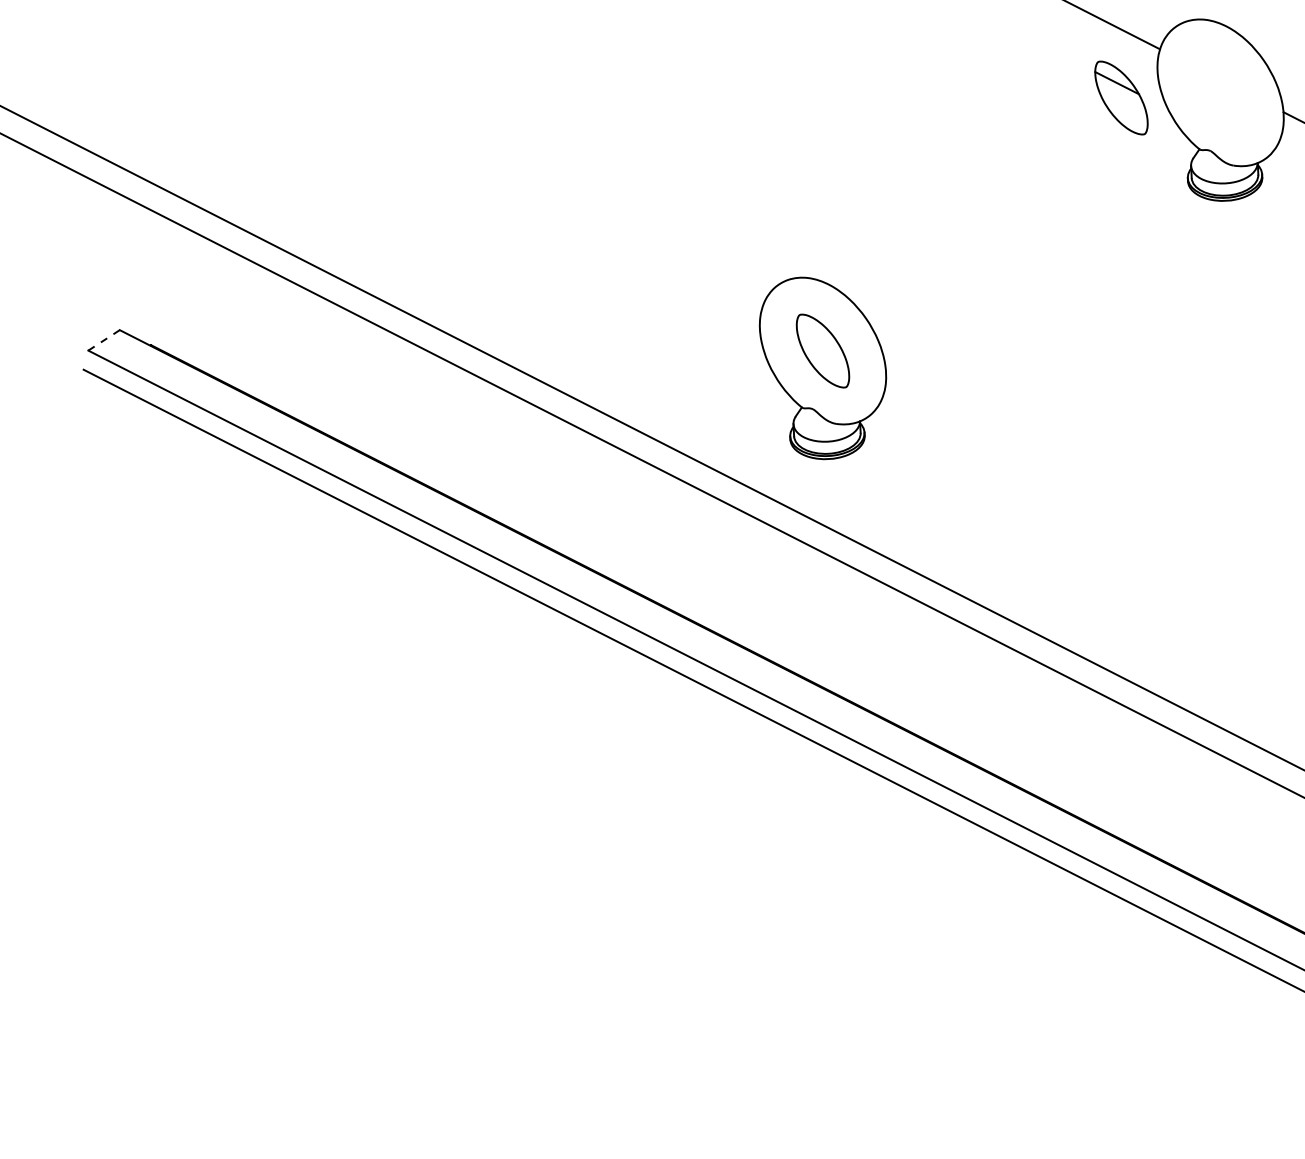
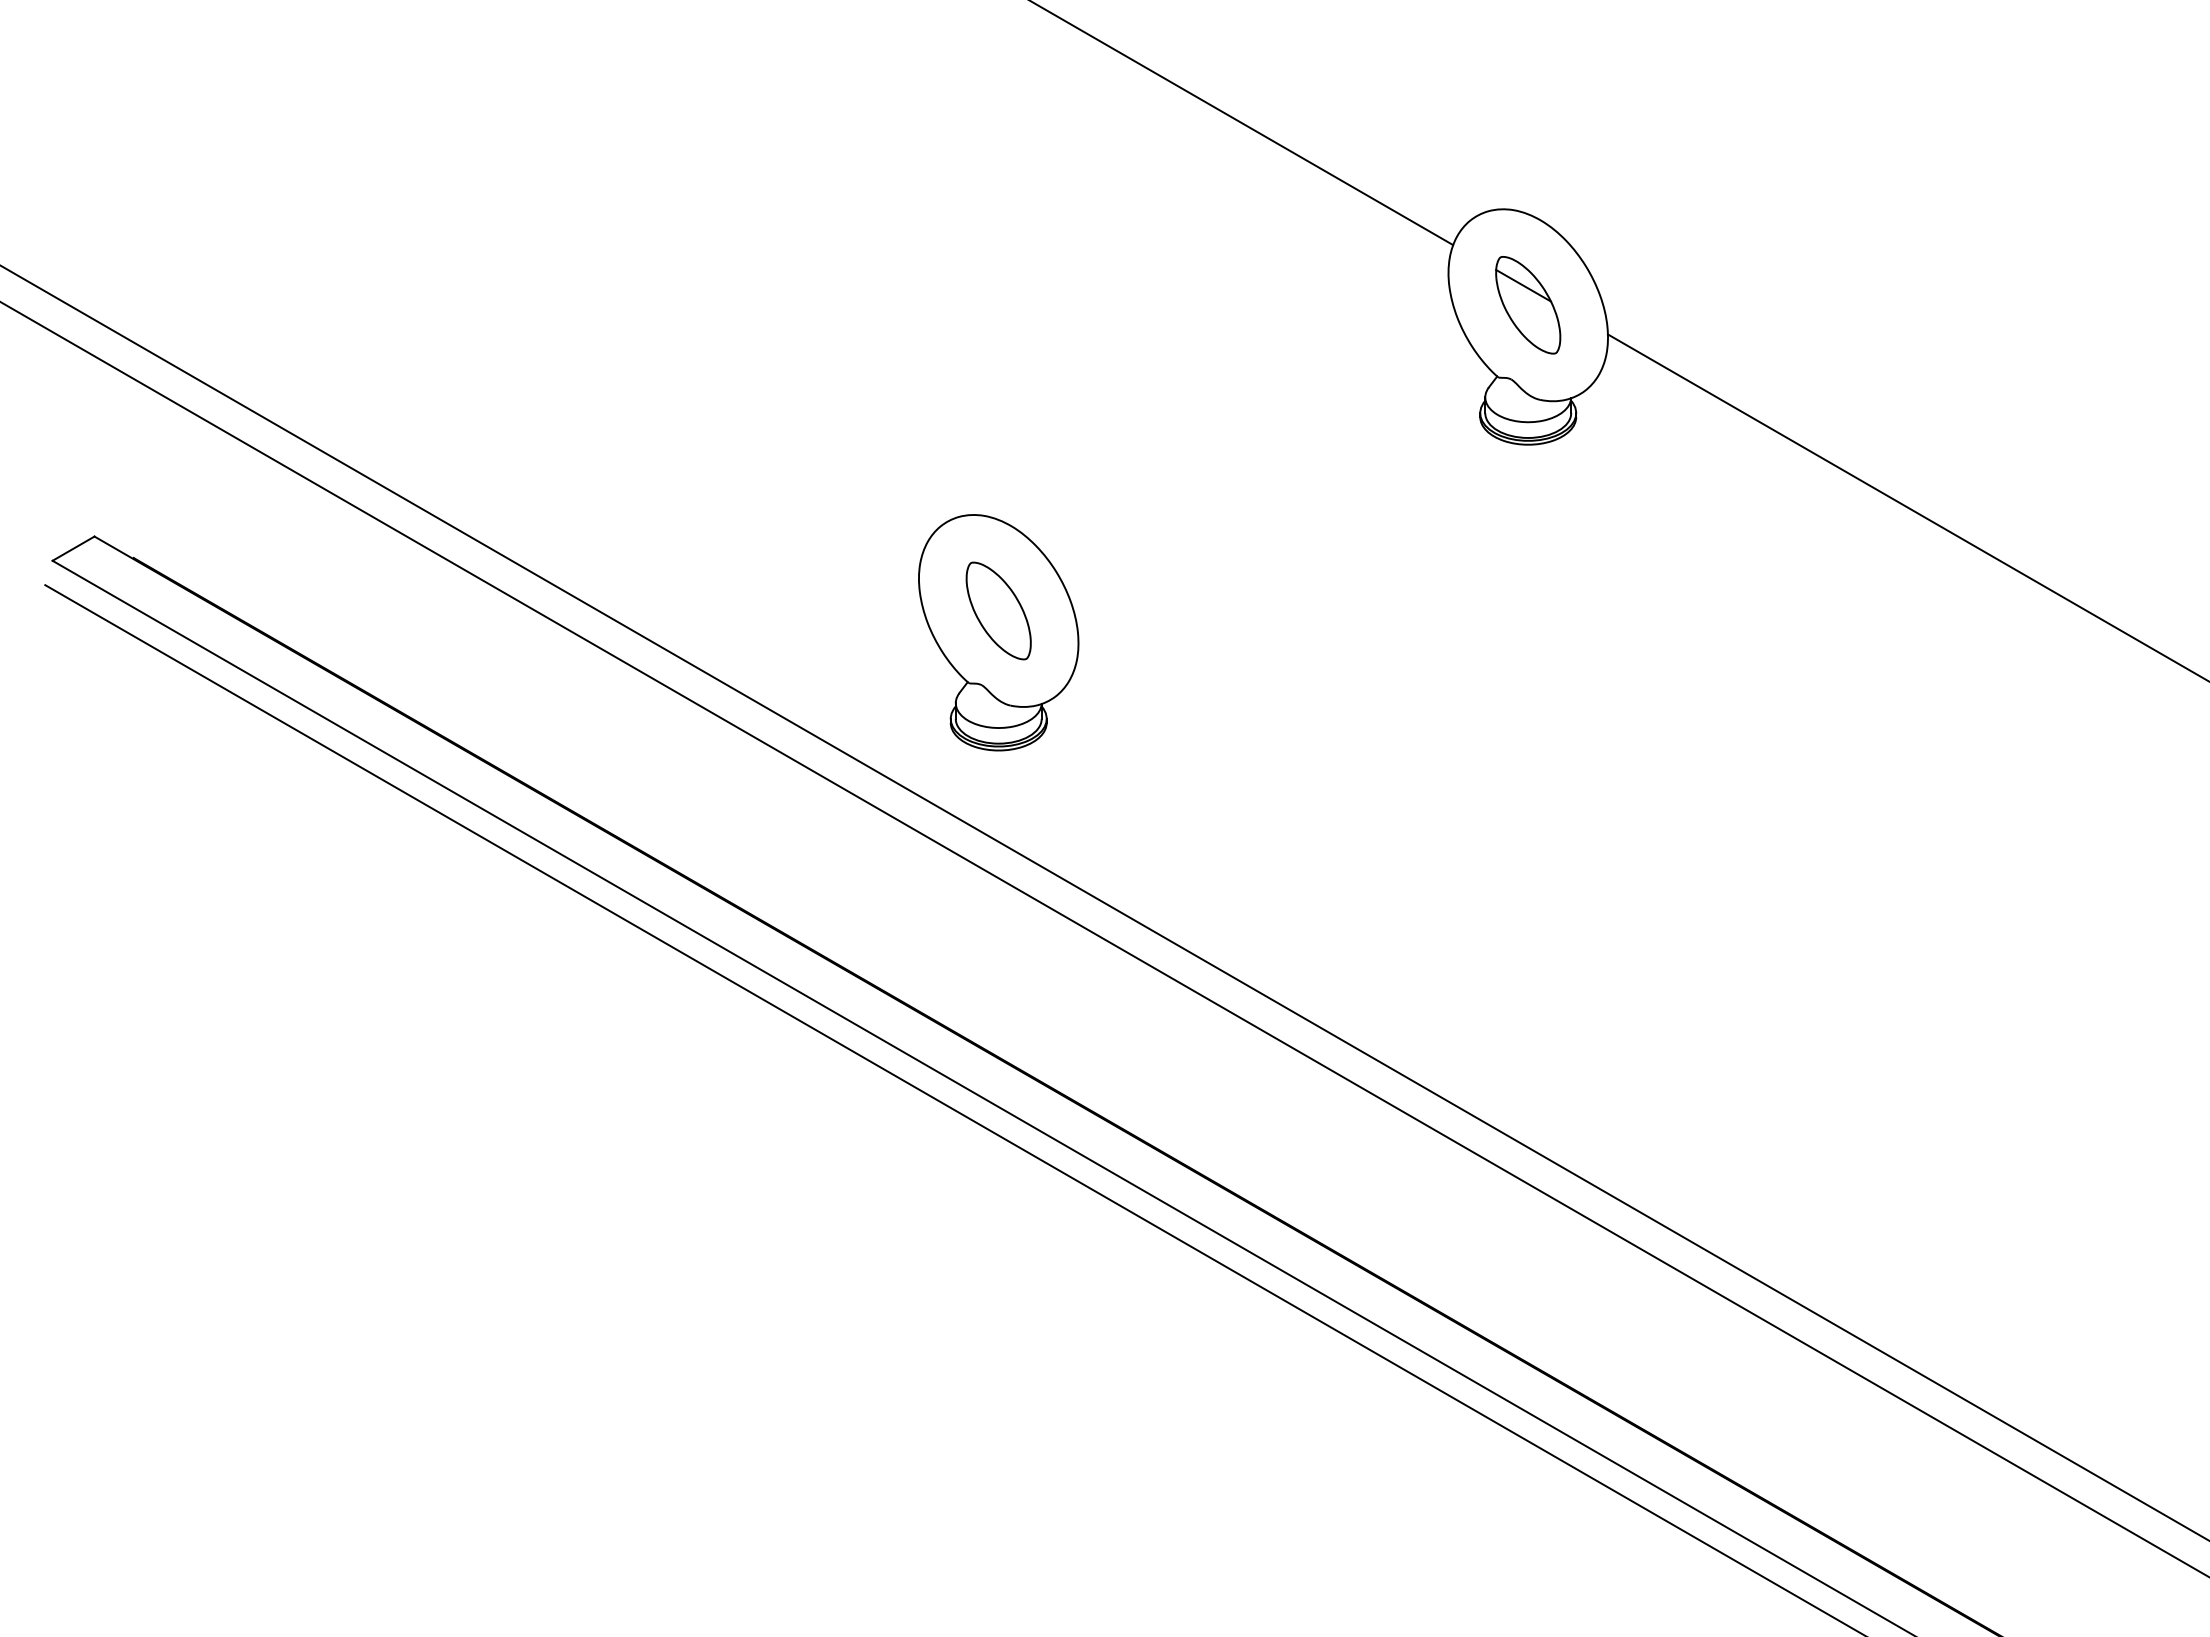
part: (1121, 98) -> (1528, 305), moved
line: (104, 340) -> (73, 548), dashed -> solid

